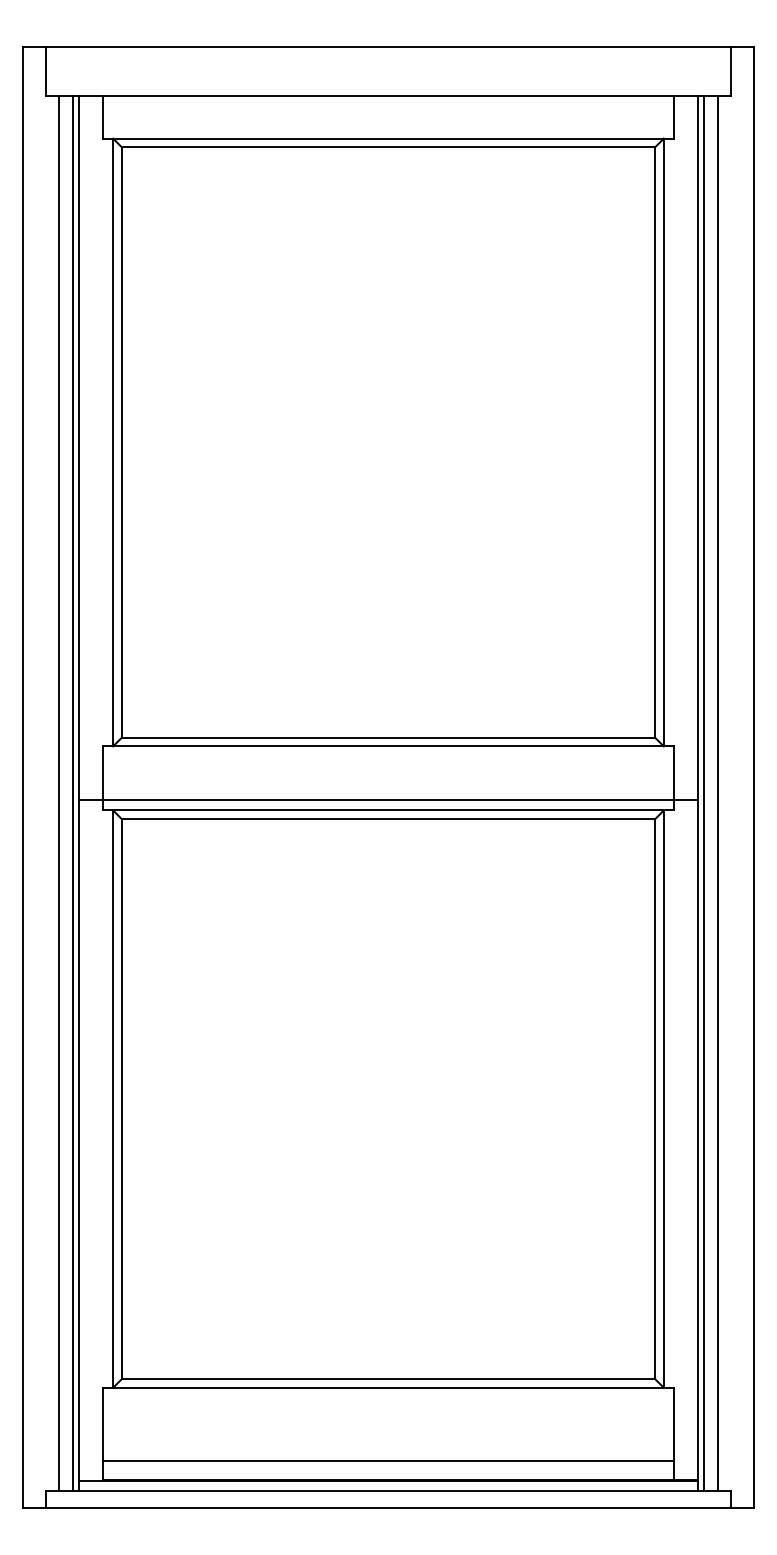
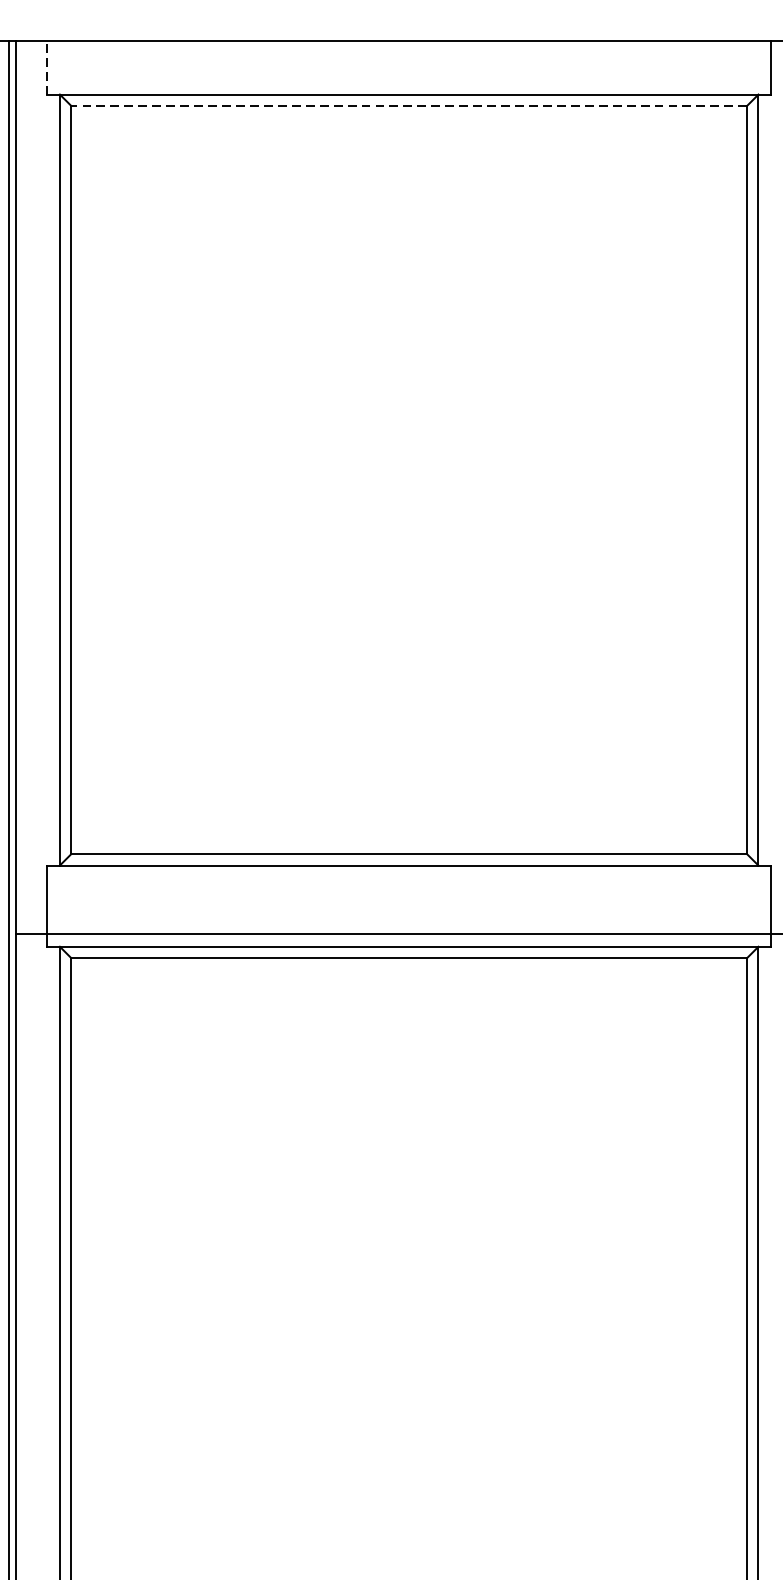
line: (103, 116) -> (47, 66), solid -> dashed
line: (388, 147) -> (409, 105), solid -> dashed

